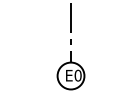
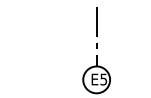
text: (77, 75) -> (103, 79), E0 -> E5

